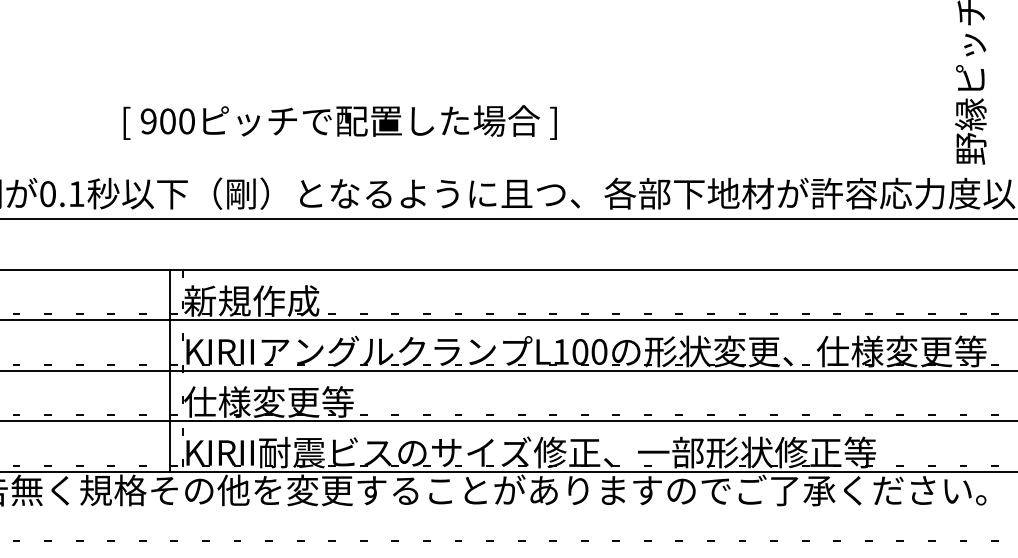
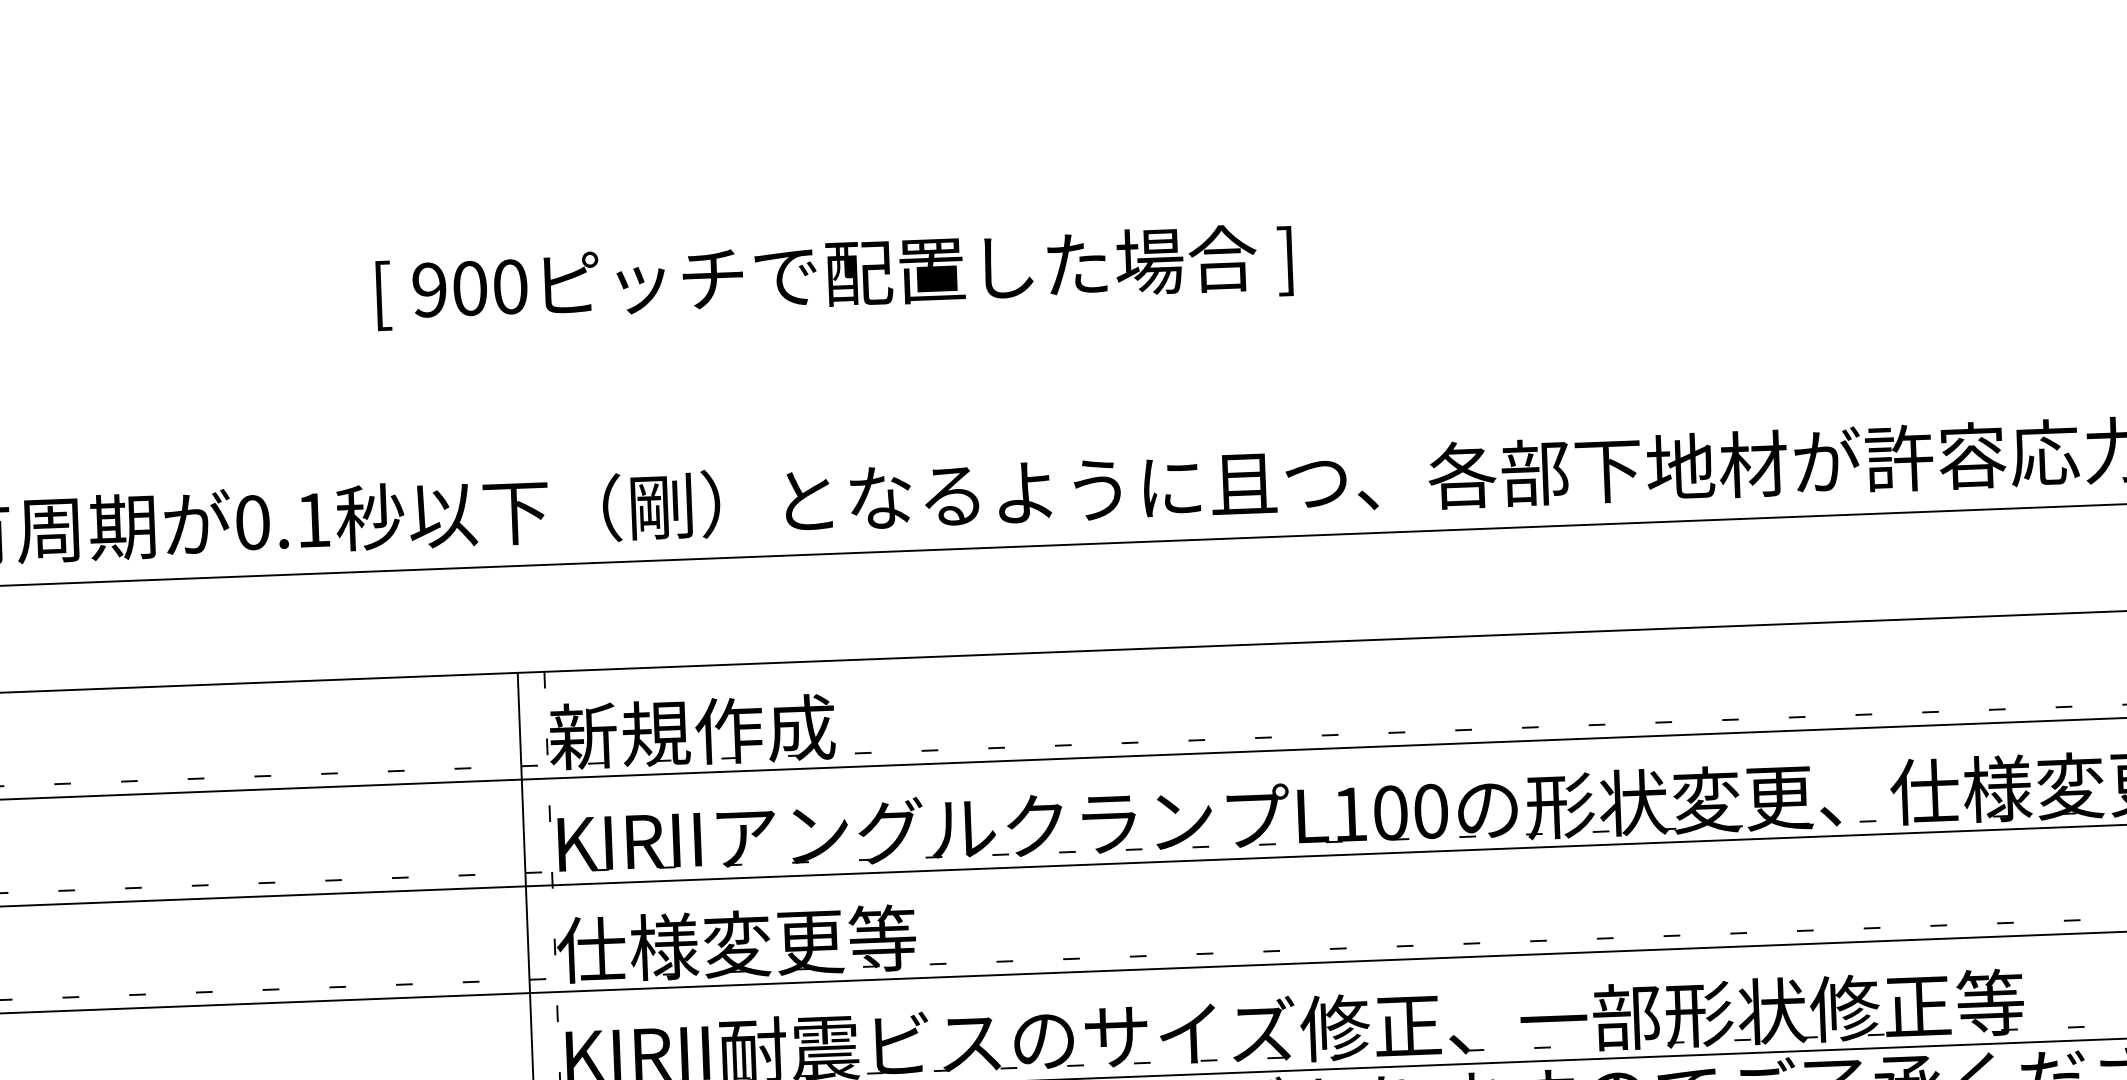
text: (339, 122) -> (832, 276), moved

